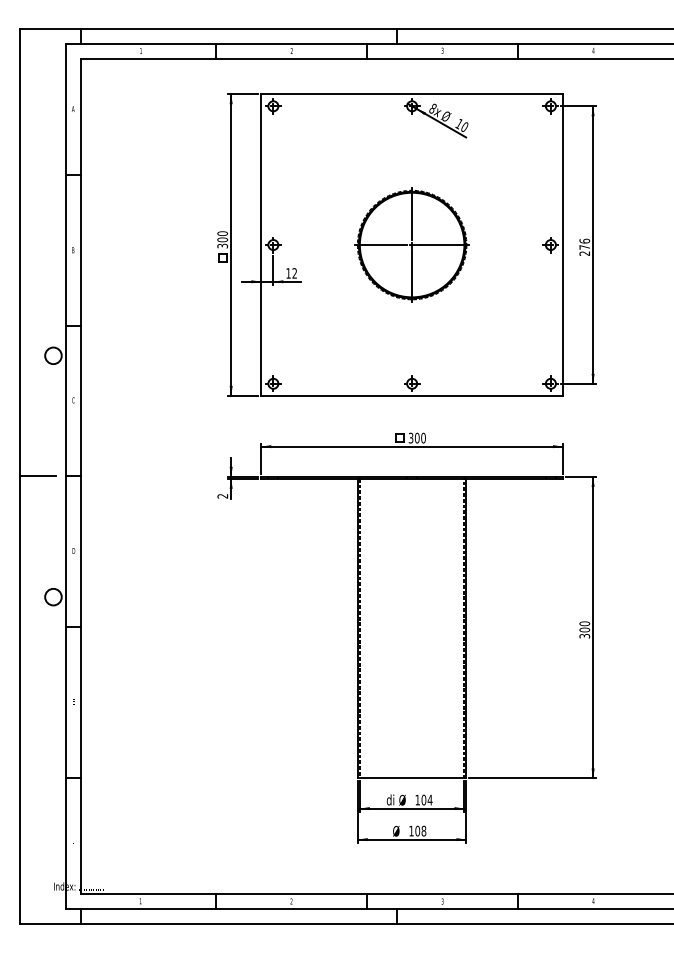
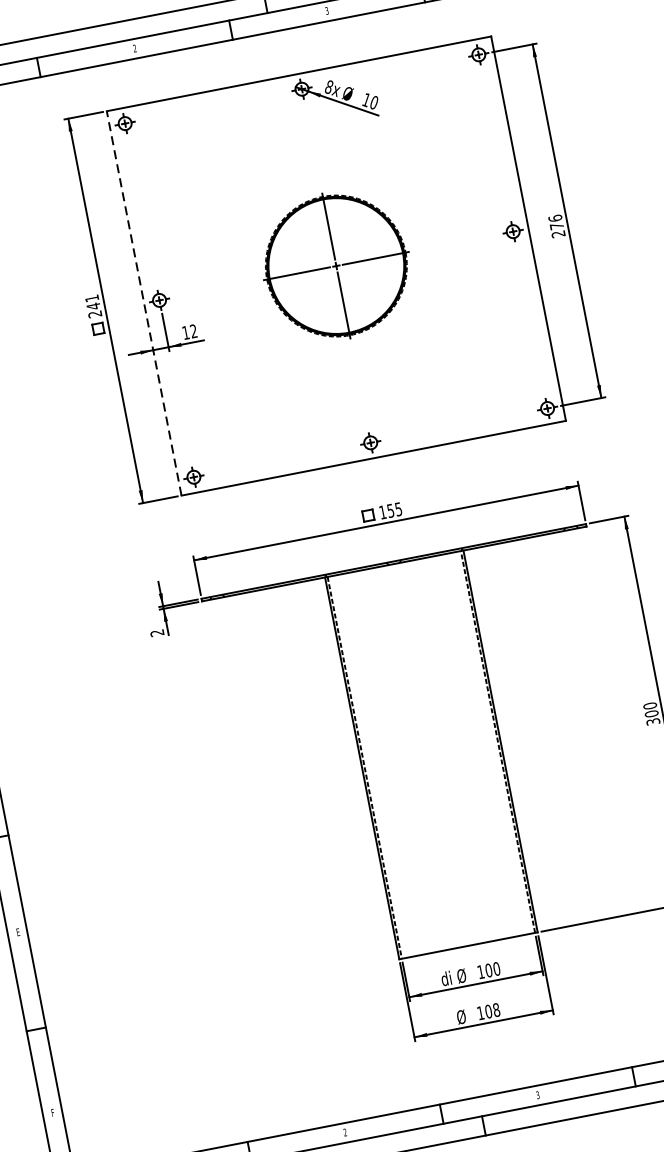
text: (222, 239) -> (93, 305), 300 -> 241
line: (261, 245) -> (144, 303), solid -> dashed
text: (416, 437) -> (389, 510), 300 -> 155
text: (429, 799) -> (495, 968), 104 -> 100

